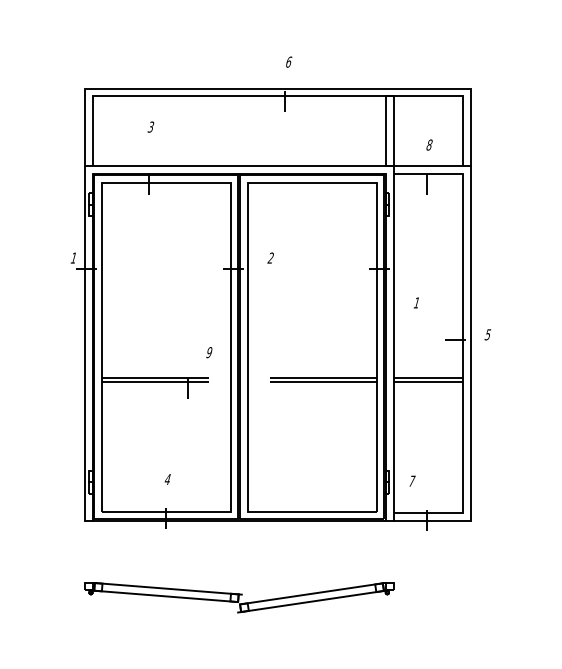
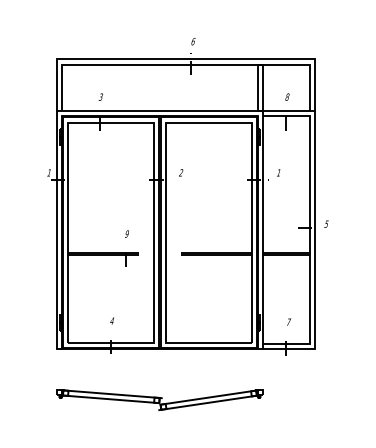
text: (150, 126) -> (100, 96), moved
text: (416, 302) -> (278, 172), moved
text: (208, 351) -> (126, 233), moved
text: (413, 480) -> (289, 321), moved

